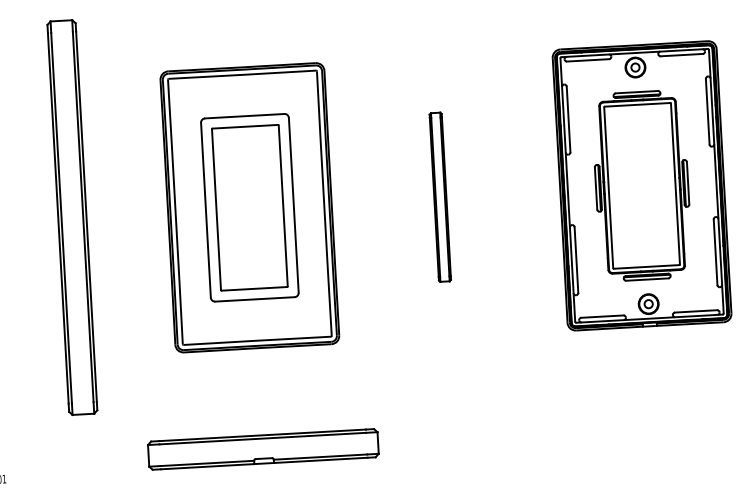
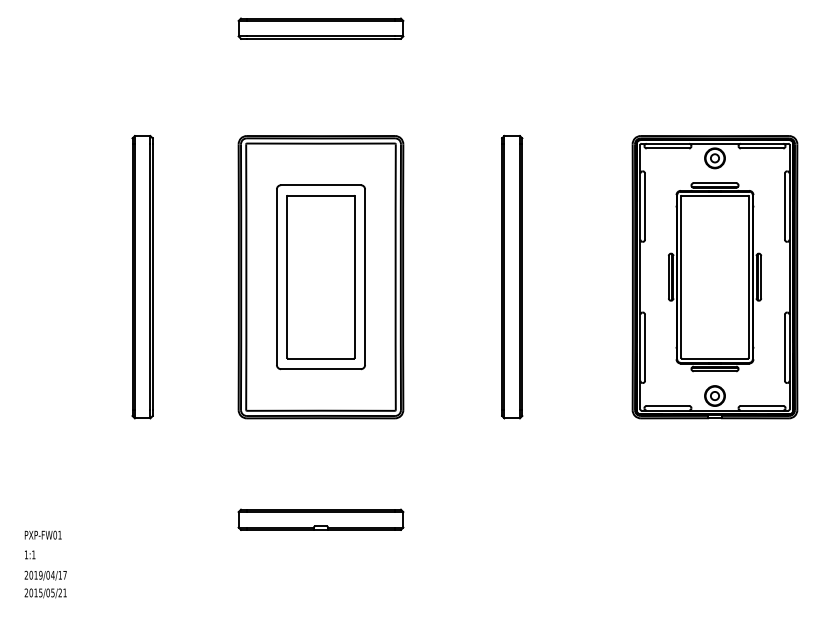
part: (440, 197) -> (512, 277), size x1.67
part: (72, 218) -> (142, 277), size x0.71
part: (262, 449) -> (320, 519), size x0.71

